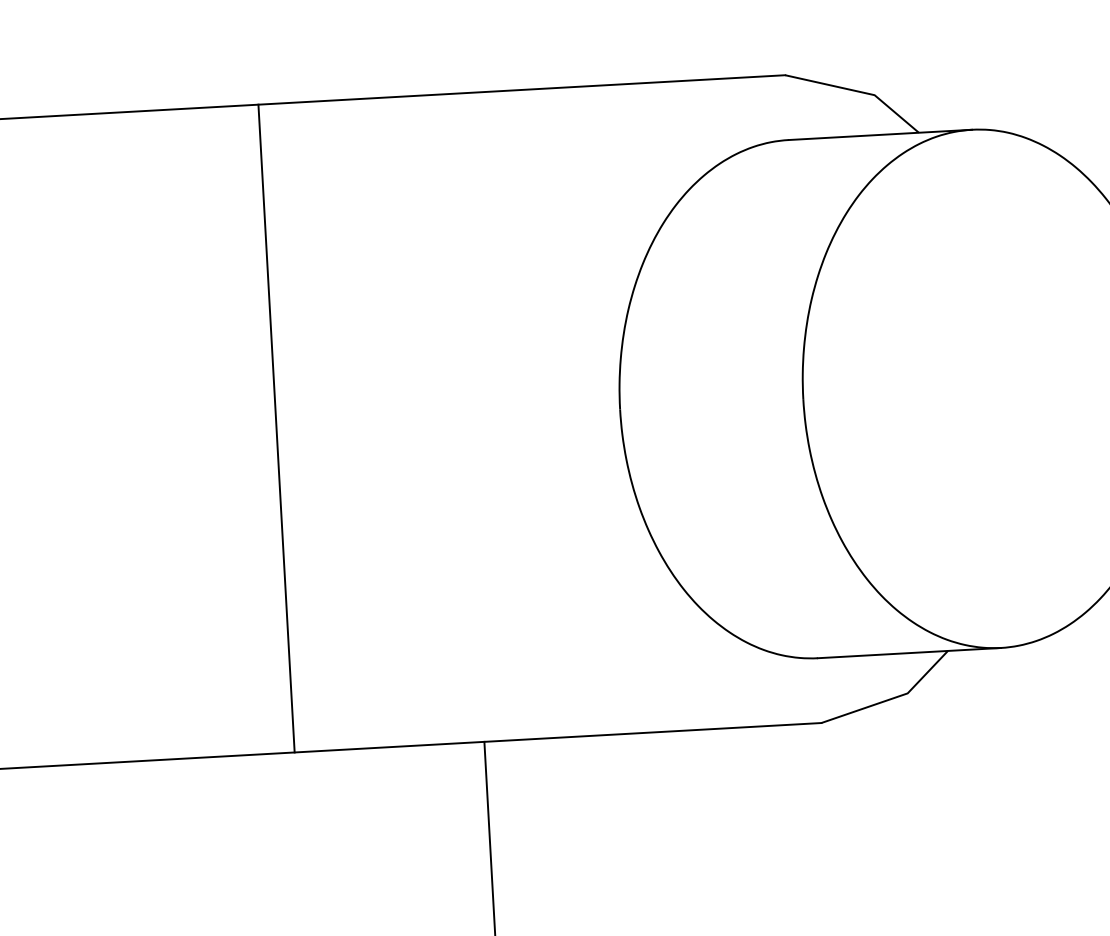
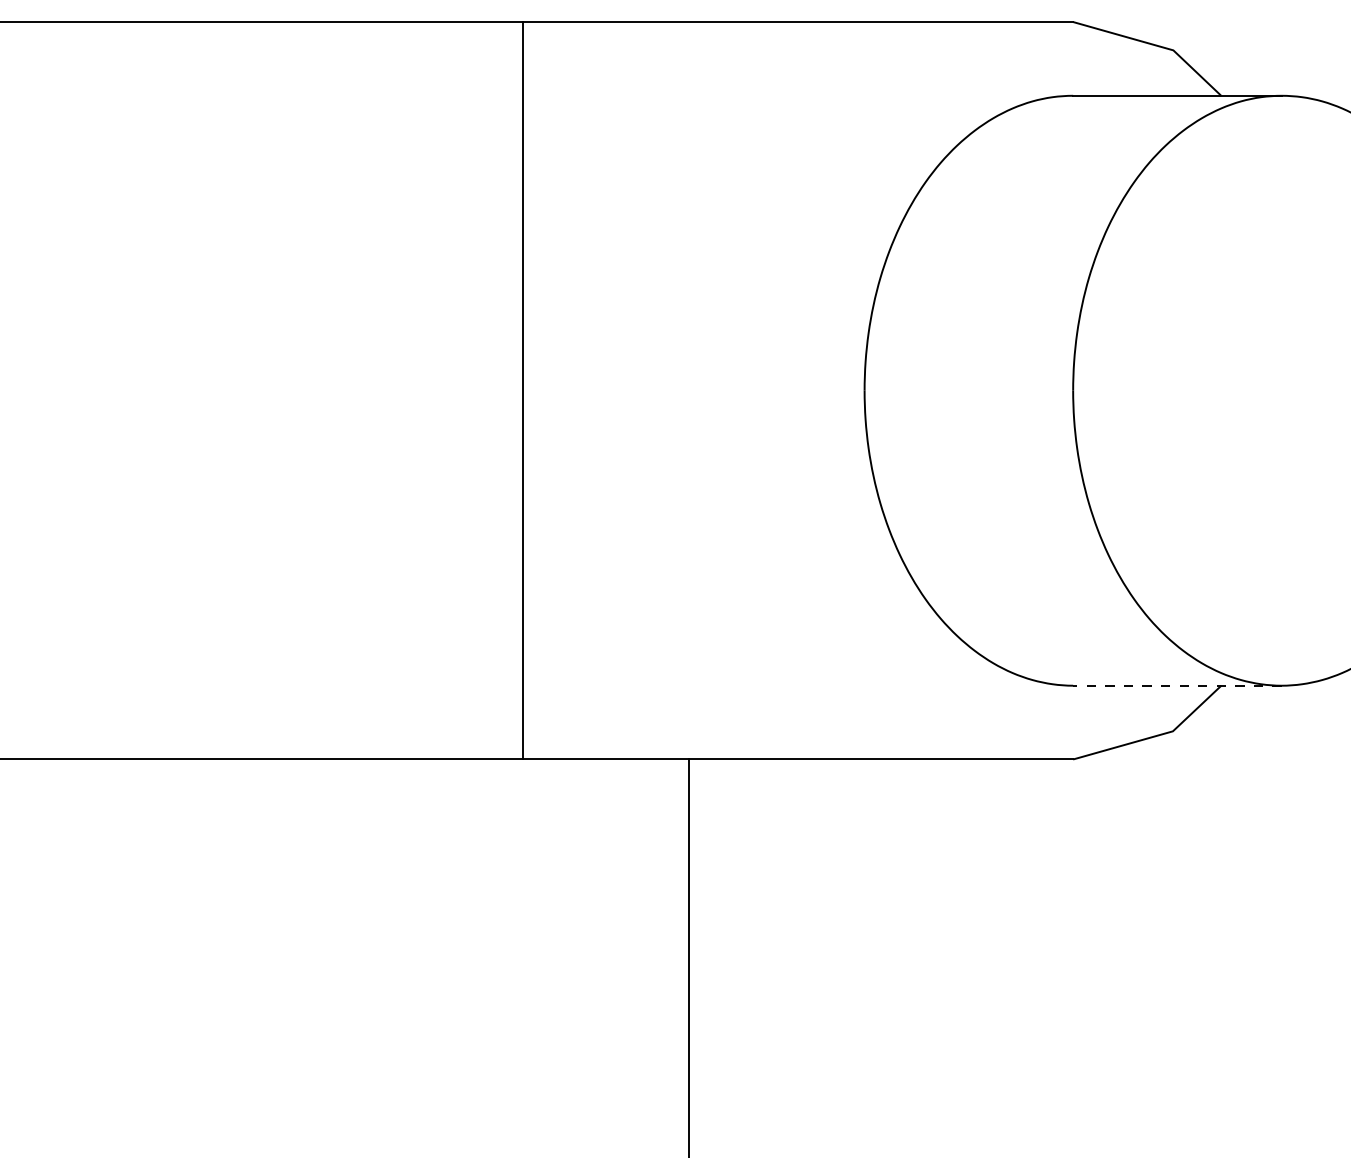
line: (276, 428) -> (522, 390), moved
line: (908, 652) -> (1176, 685), solid -> dashed

